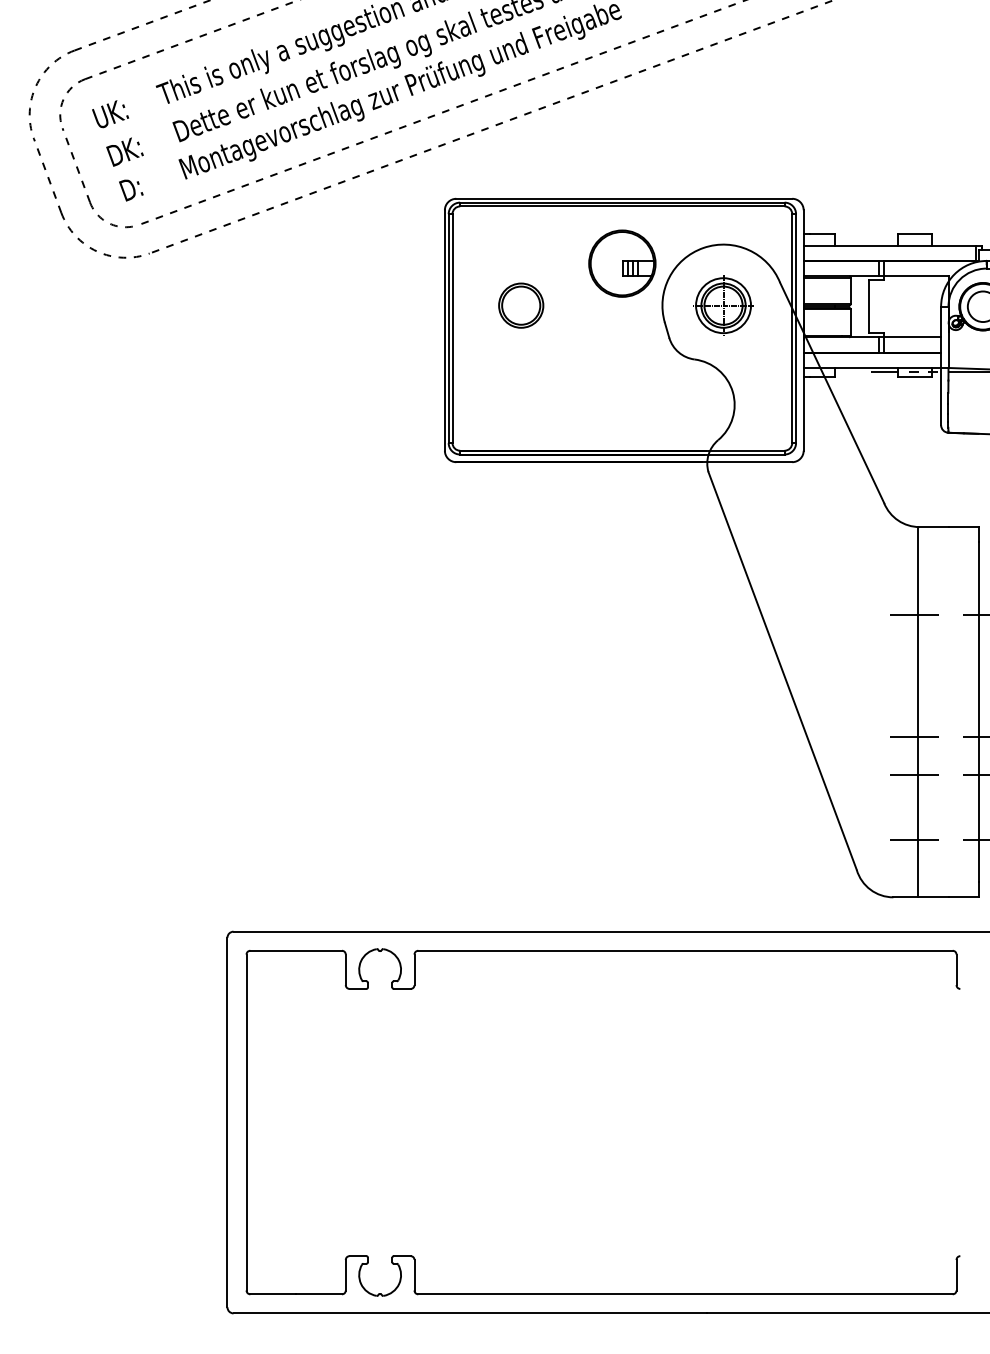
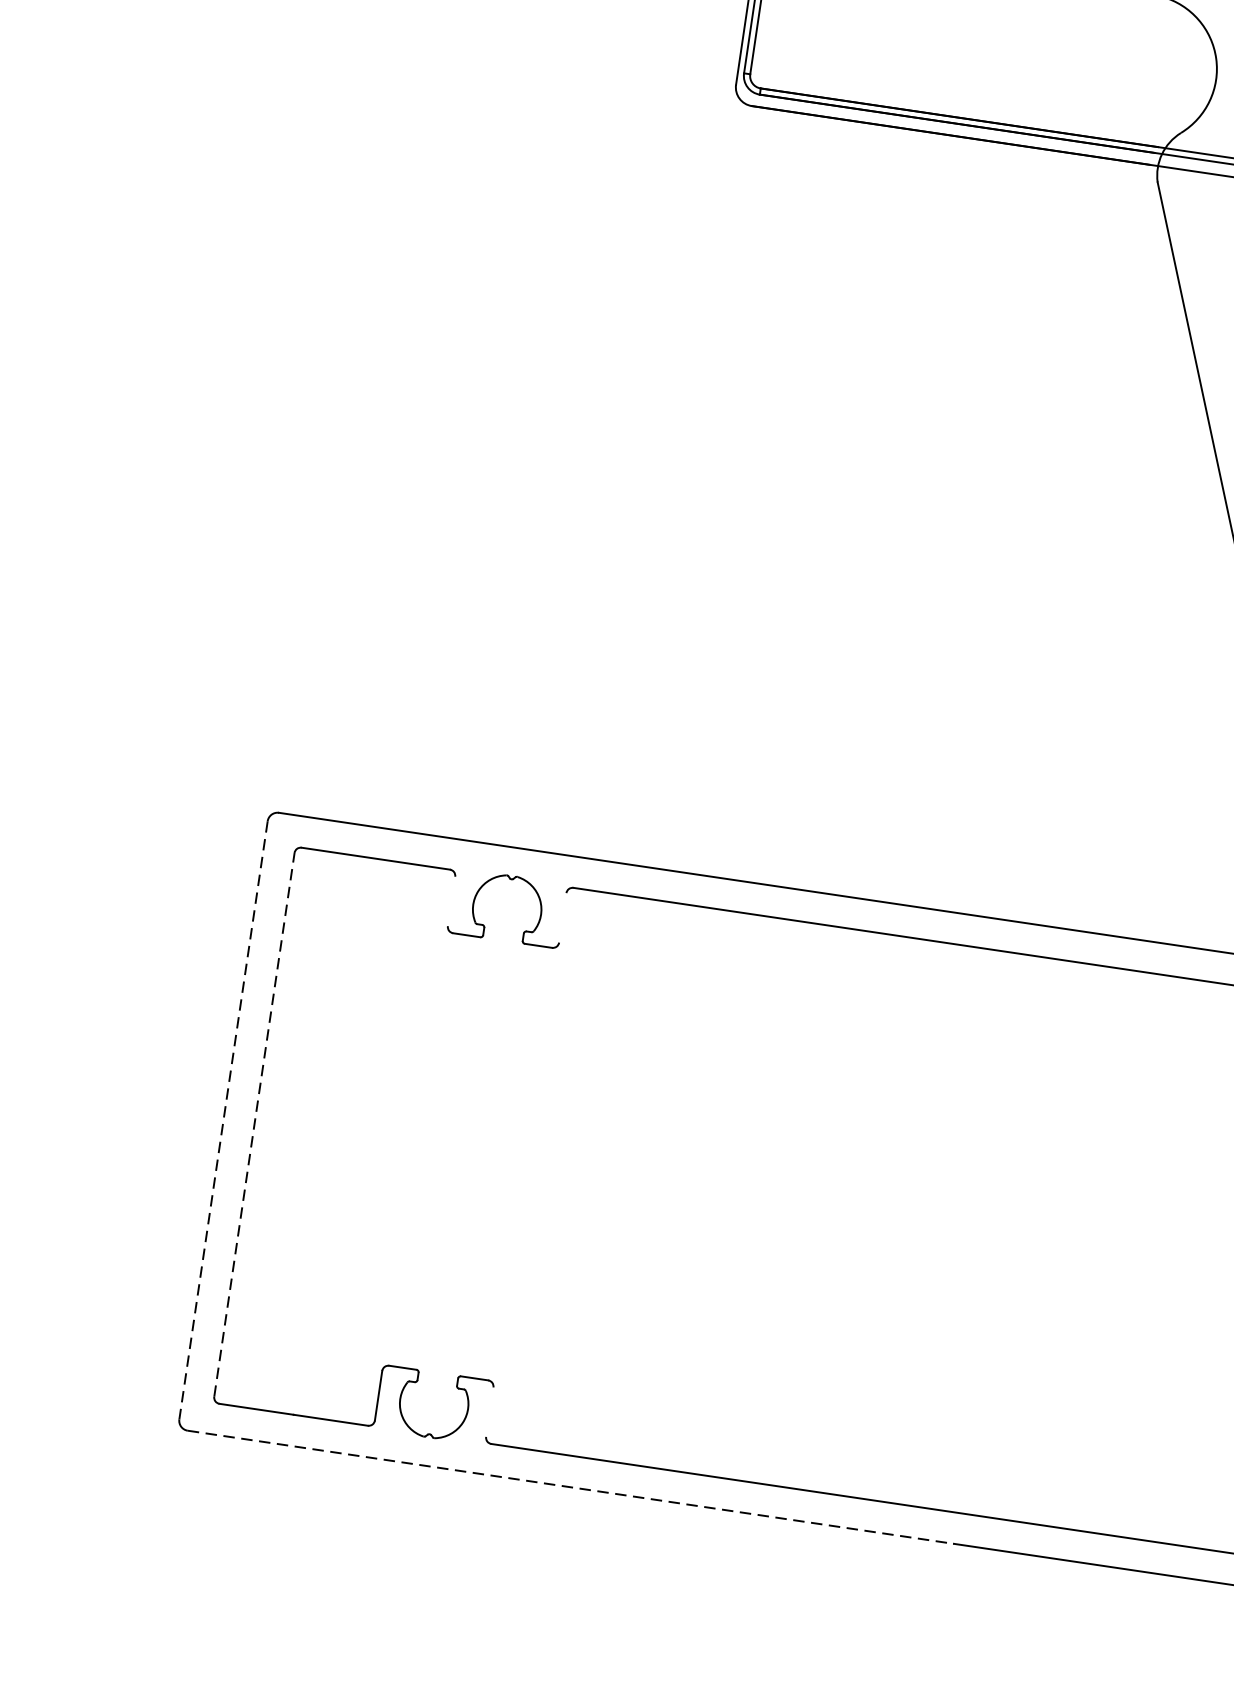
line: (345, 969) -> (451, 900), removed
line: (414, 969) -> (562, 917), removed
line: (227, 1122) -> (223, 1120), solid -> dashed
line: (246, 1122) -> (254, 1124), solid -> dashed
line: (414, 1274) -> (489, 1410), removed
line: (470, 1313) -> (571, 1487), solid -> dashed

